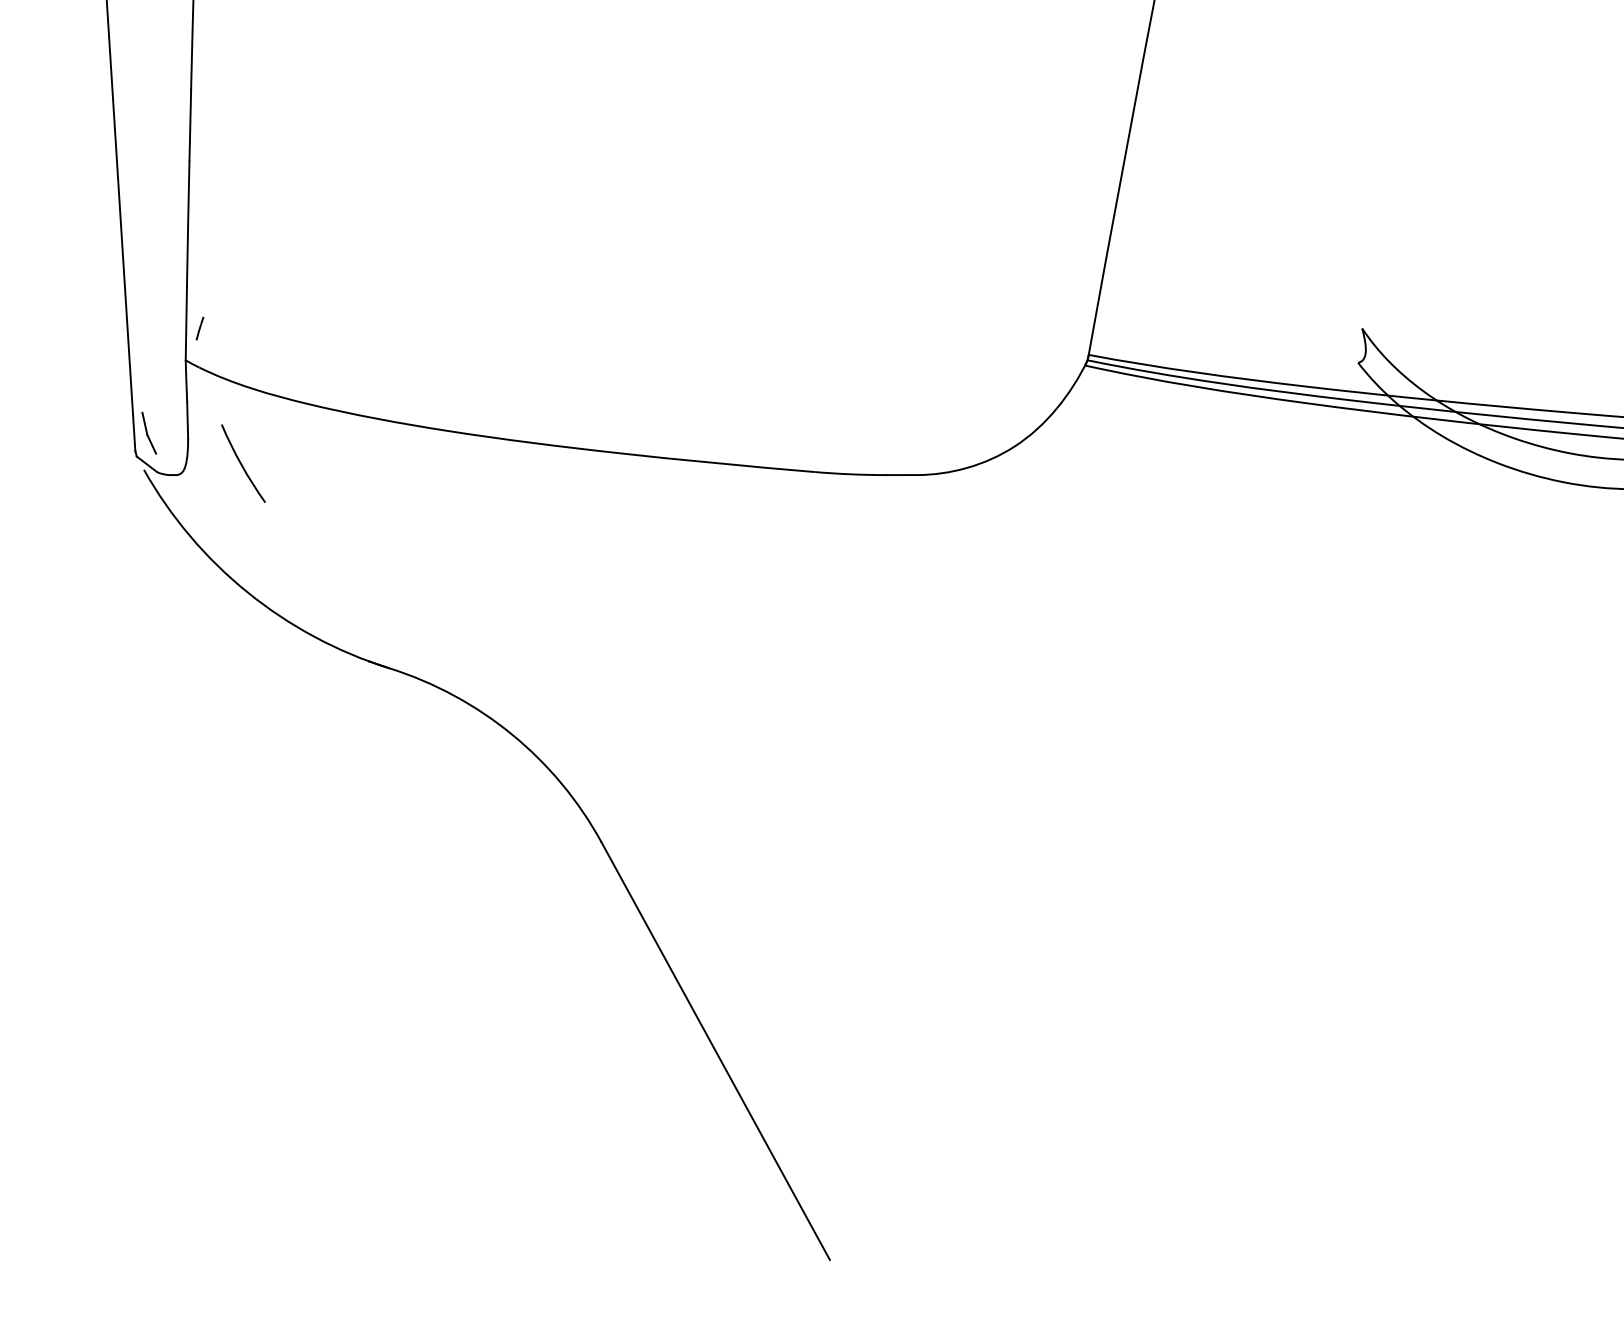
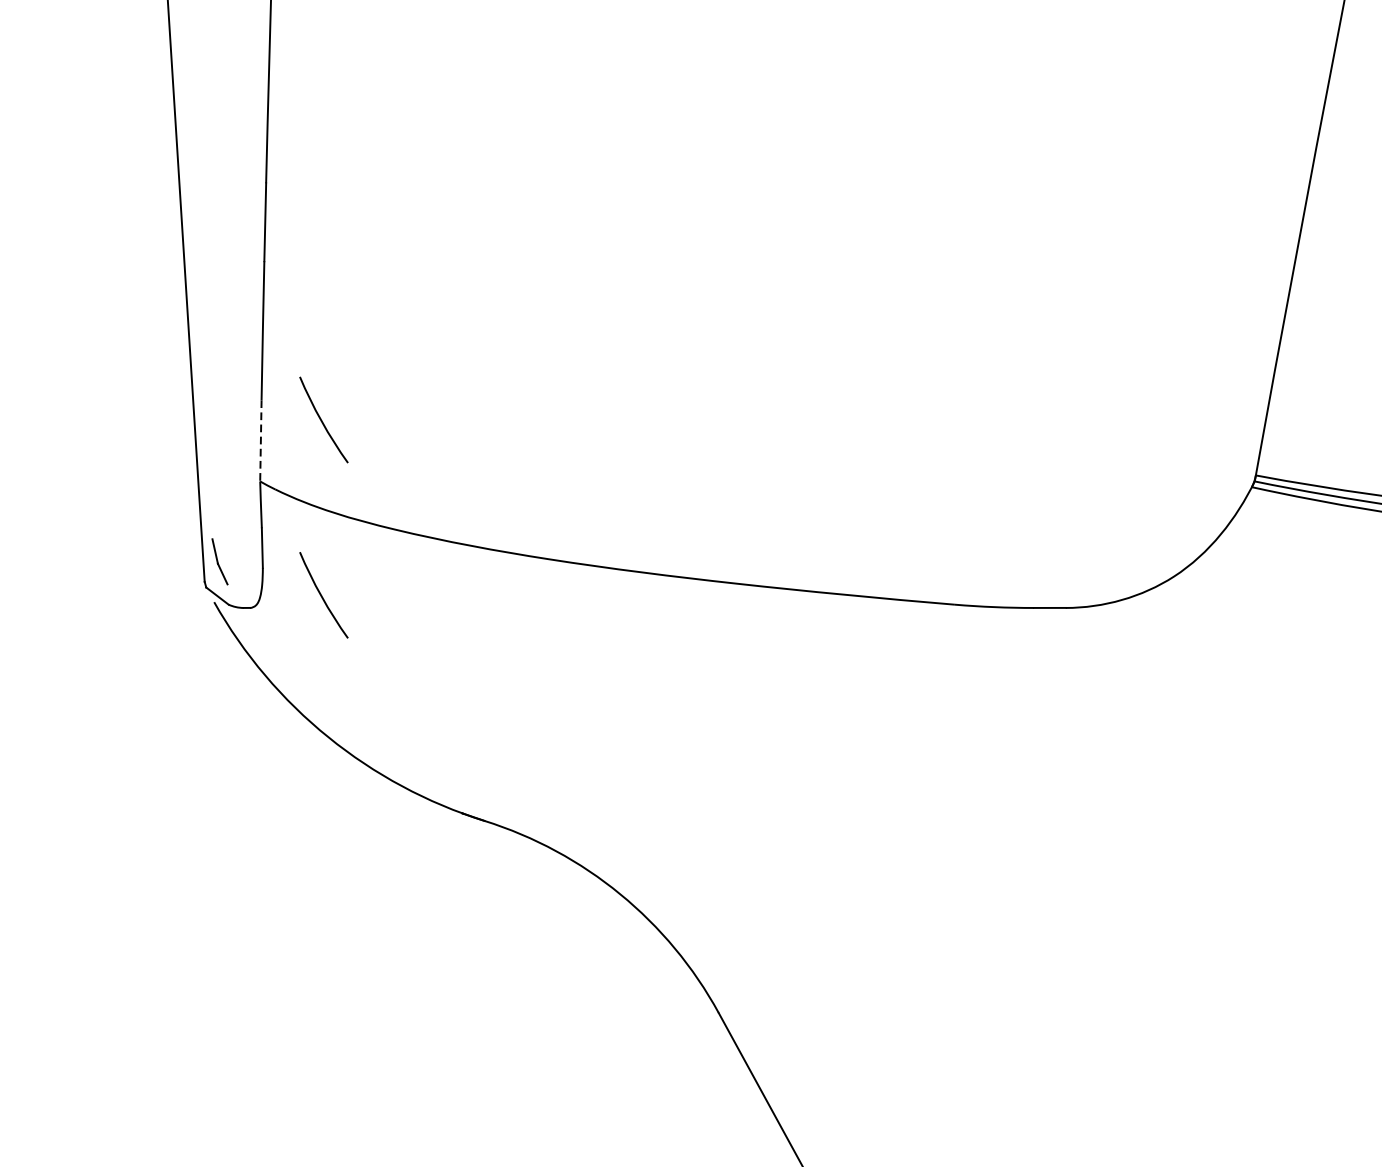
arc: (242, 305) -> (322, 420), added
line: (186, 323) -> (261, 440), solid -> dashed
line: (199, 328) -> (275, 446), removed

